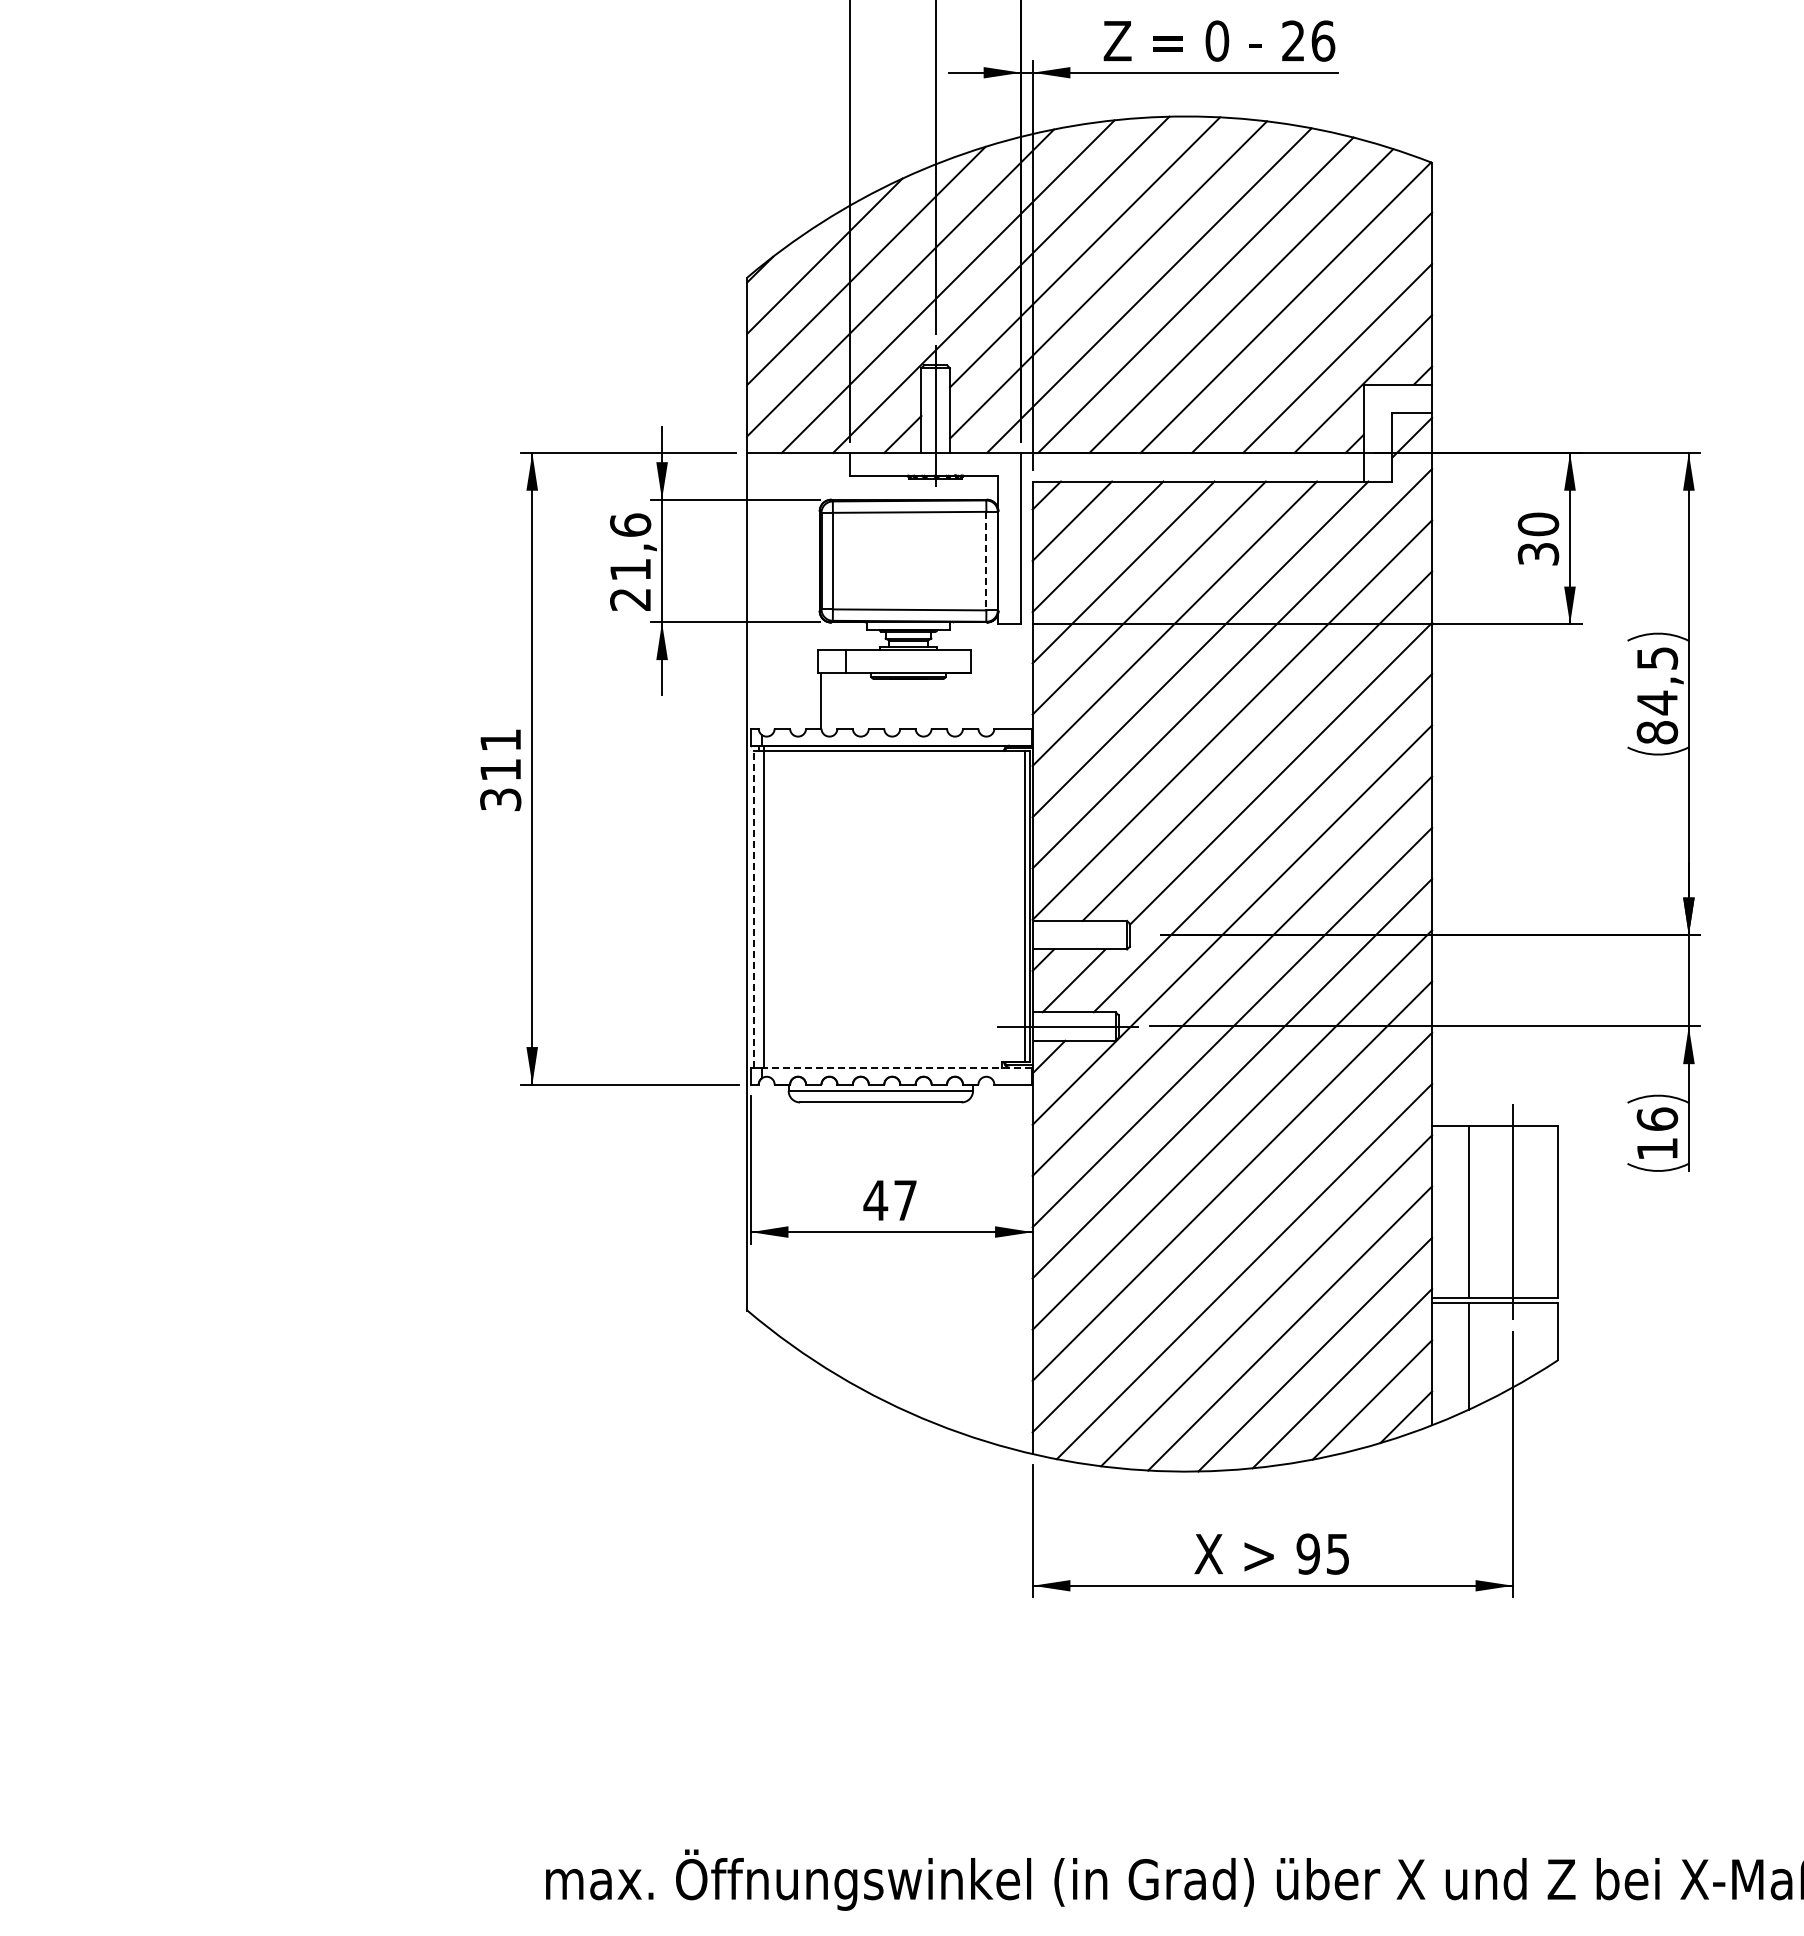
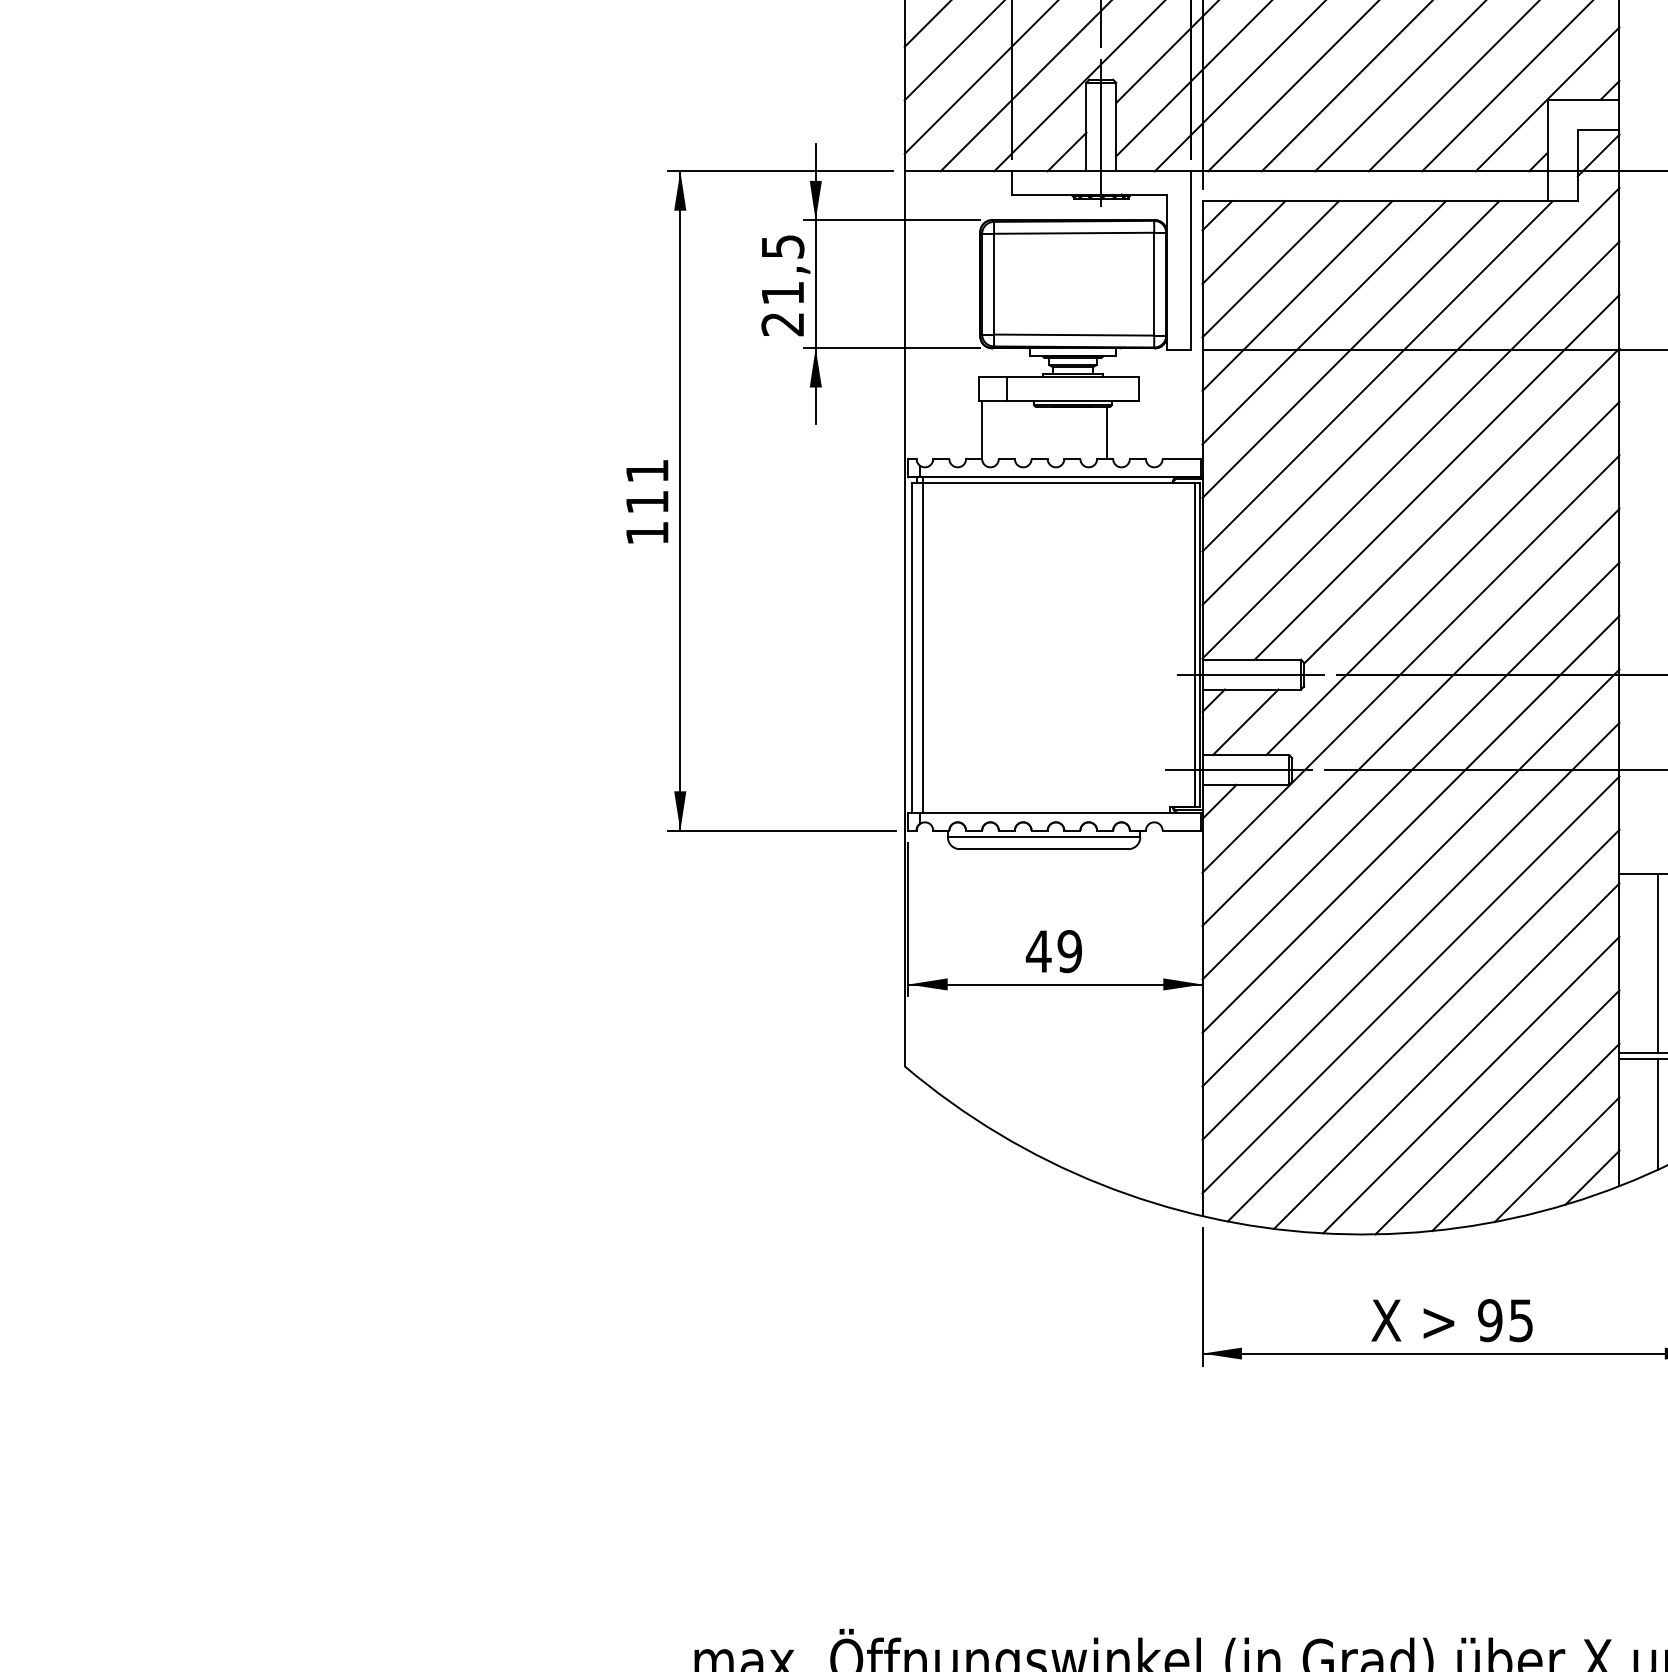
text: (630, 524) -> (782, 245), 21,6 -> 21,5
line: (986, 561) -> (1154, 284), dashed -> solid
line: (940, 703) -> (1106, 432), added
text: (500, 799) -> (647, 532), 311 -> 111
line: (754, 909) -> (912, 647), dashed -> solid
line: (1078, 935) -> (1250, 674), added
line: (896, 1067) -> (1060, 812), dashed -> solid
text: (905, 1200) -> (1069, 951), 47 -> 49

